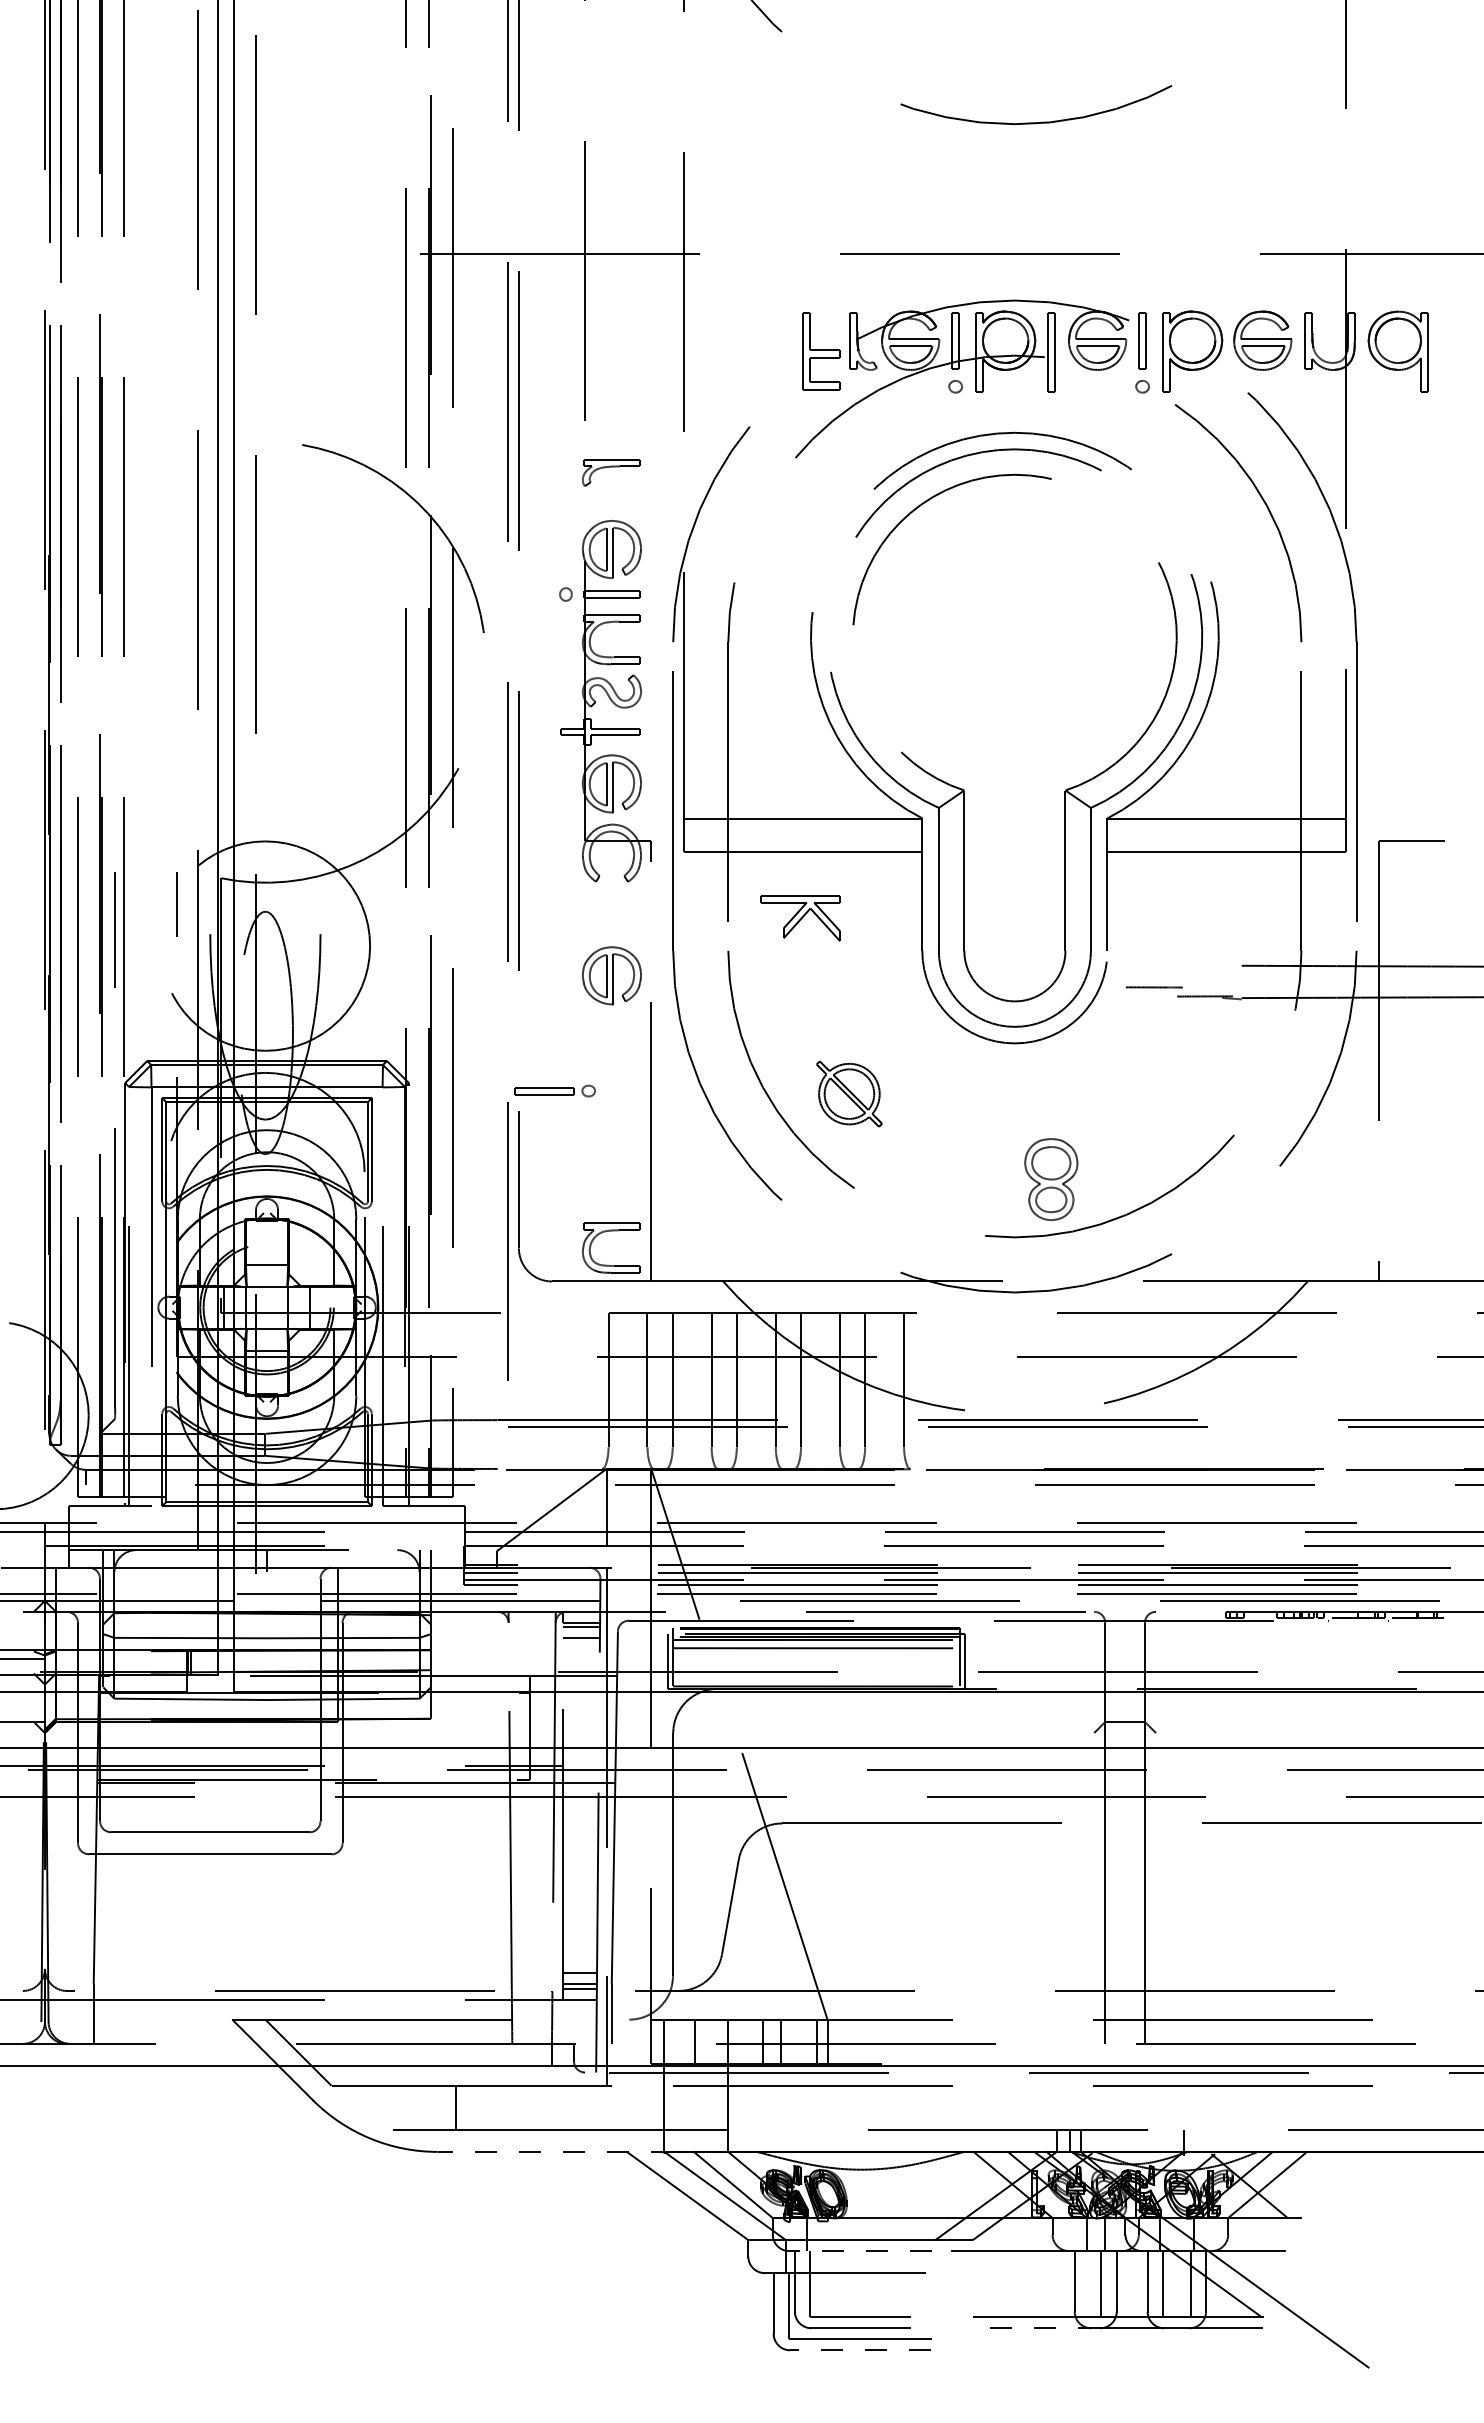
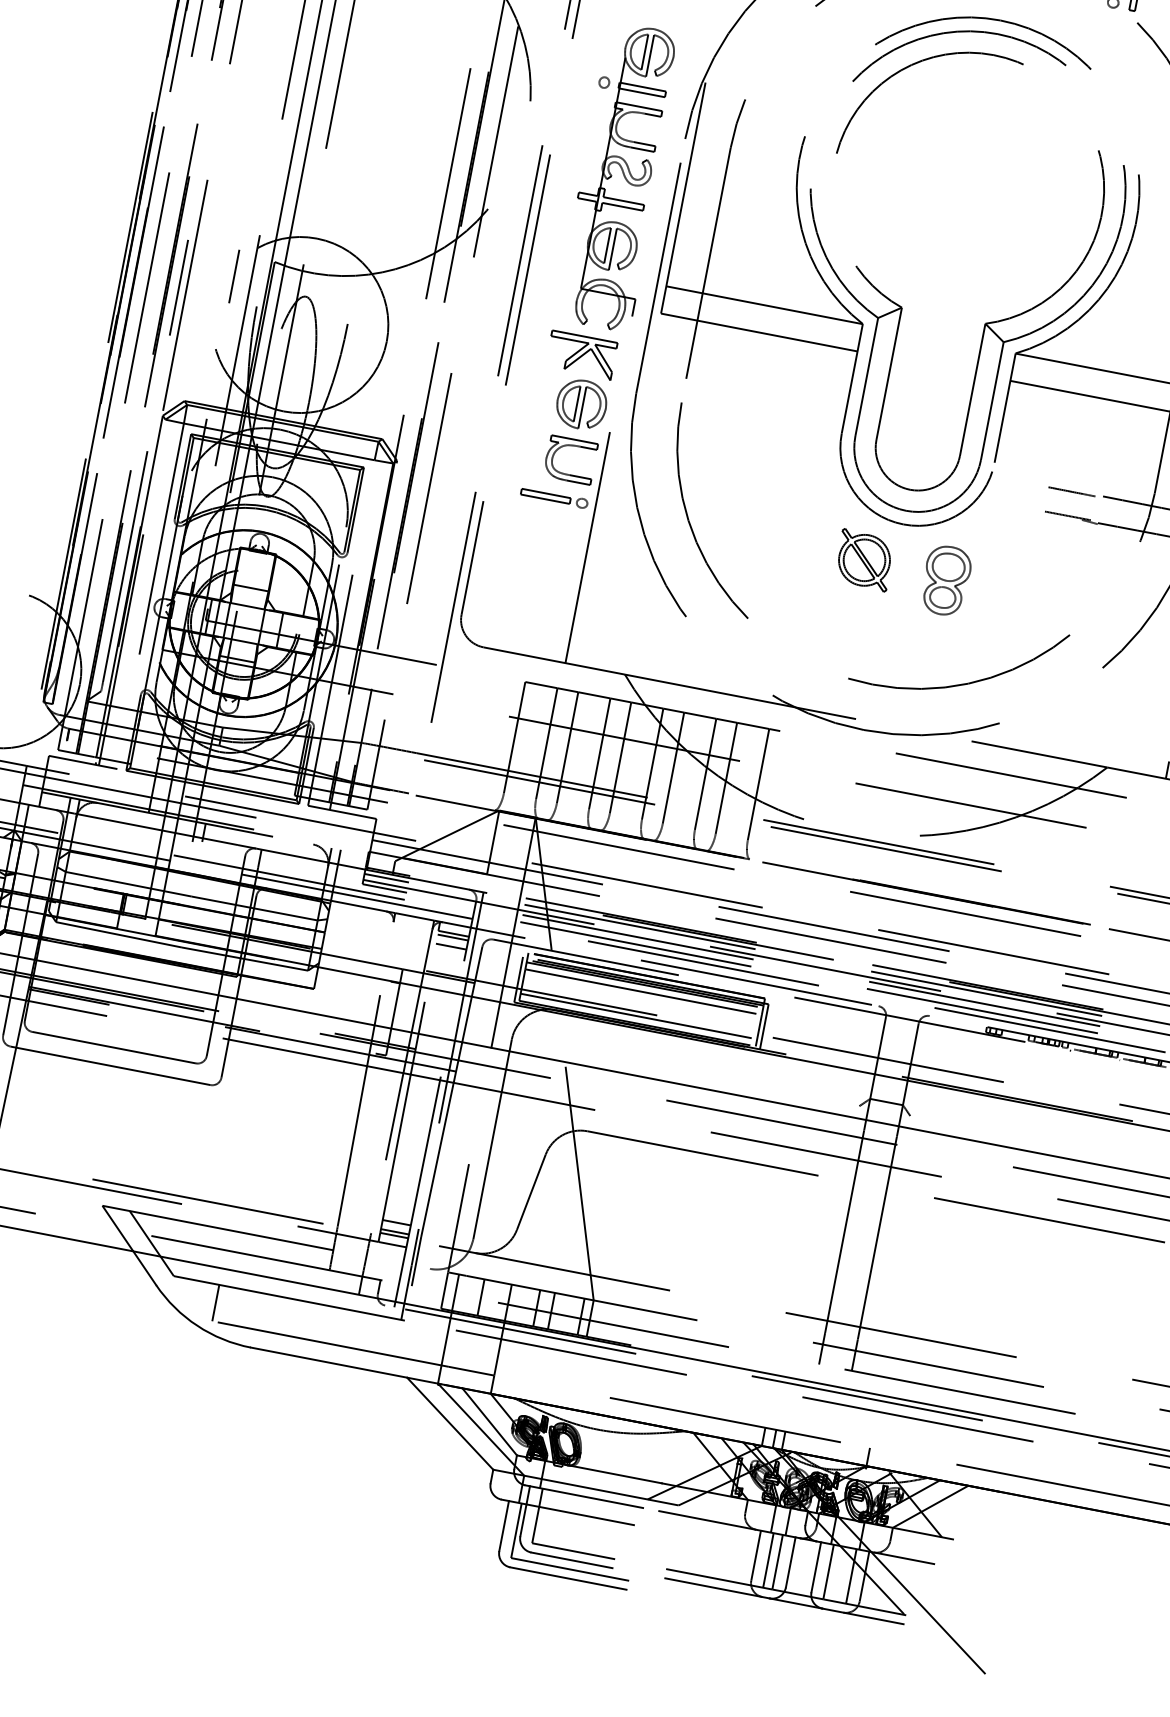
part: (800, 918) -> (581, 355), moved
line: (1154, 987) -> (1072, 491), moved
part: (554, 1090) -> (553, 497), moved
part: (849, 1094) -> (864, 560), moved
part: (1051, 1179) -> (946, 580), moved
part: (611, 1231) -> (573, 446), moved
line: (816, 1677) -> (638, 1016), added
line: (455, 2107) -> (215, 1302), moved
line: (555, 2151) -> (348, 1365), dashed -> solid
line: (860, 2251) -> (584, 1496), dashed -> solid
line: (1090, 2284) -> (768, 1560), added
line: (1036, 2328) -> (717, 1588), dashed -> solid
line: (860, 2350) -> (568, 1578), dashed -> solid

